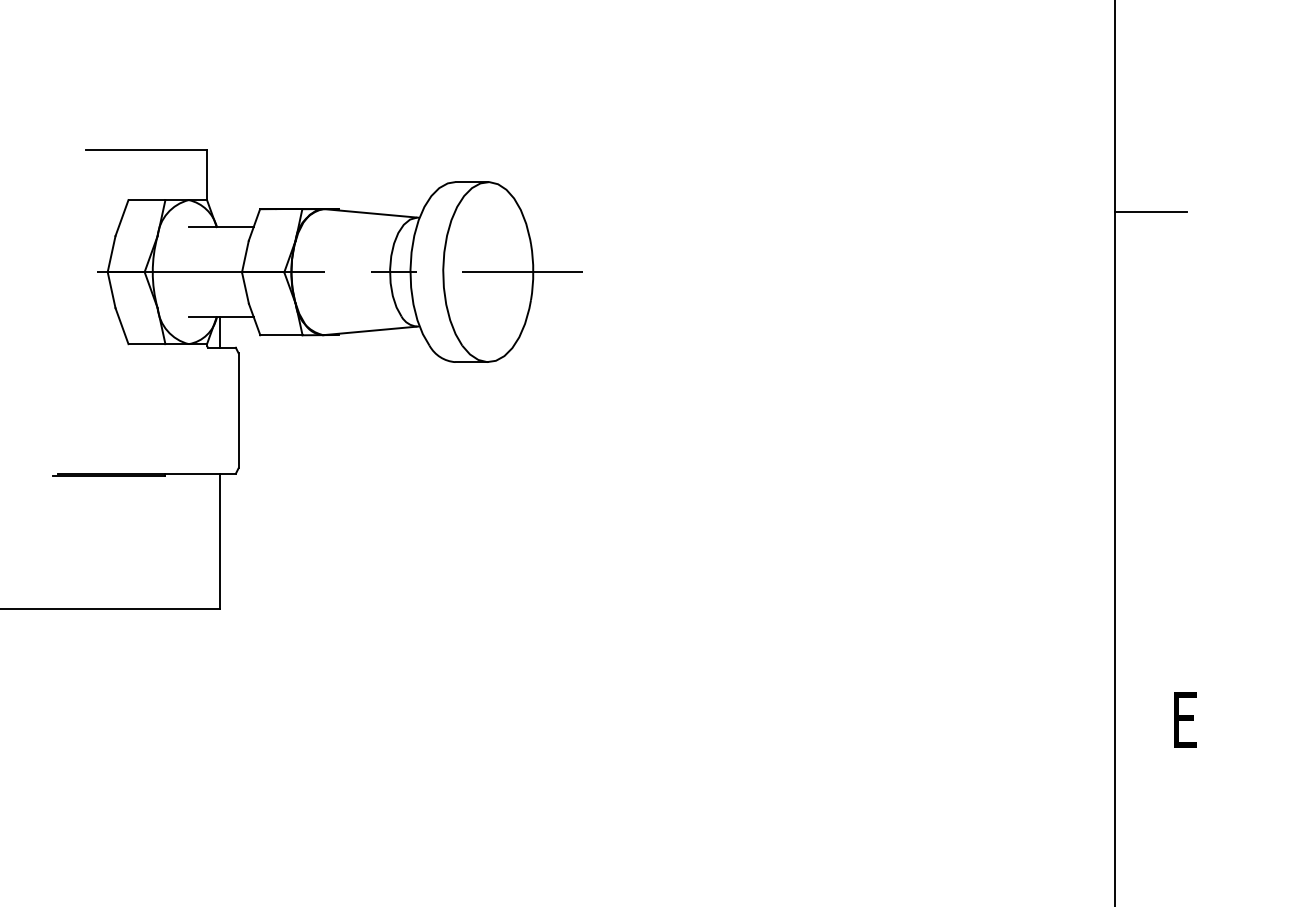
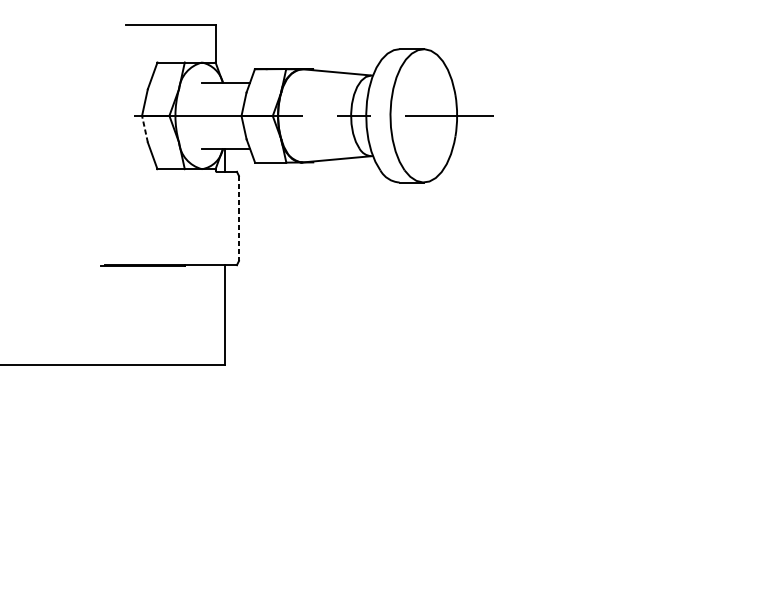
line: (111, 289) -> (144, 128), solid -> dashed
line: (238, 410) -> (238, 218), solid -> dashed

